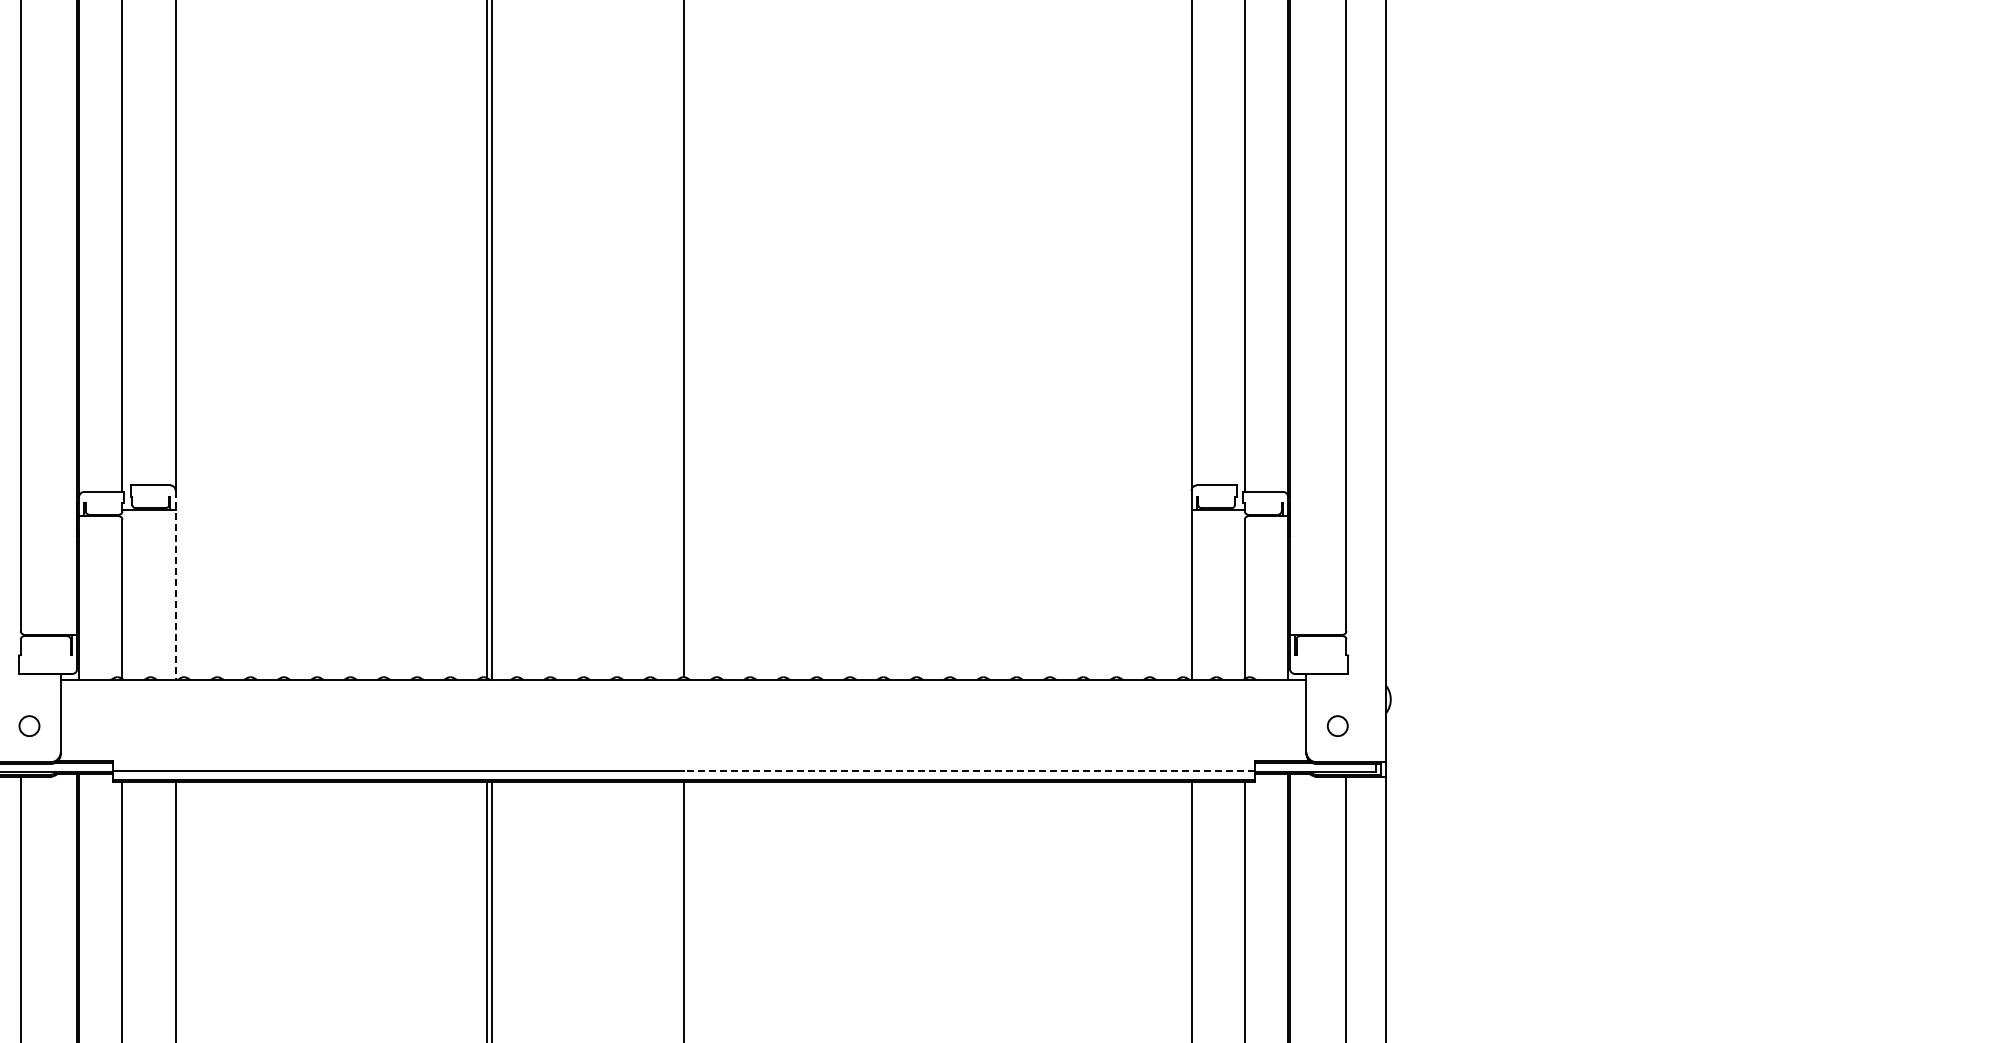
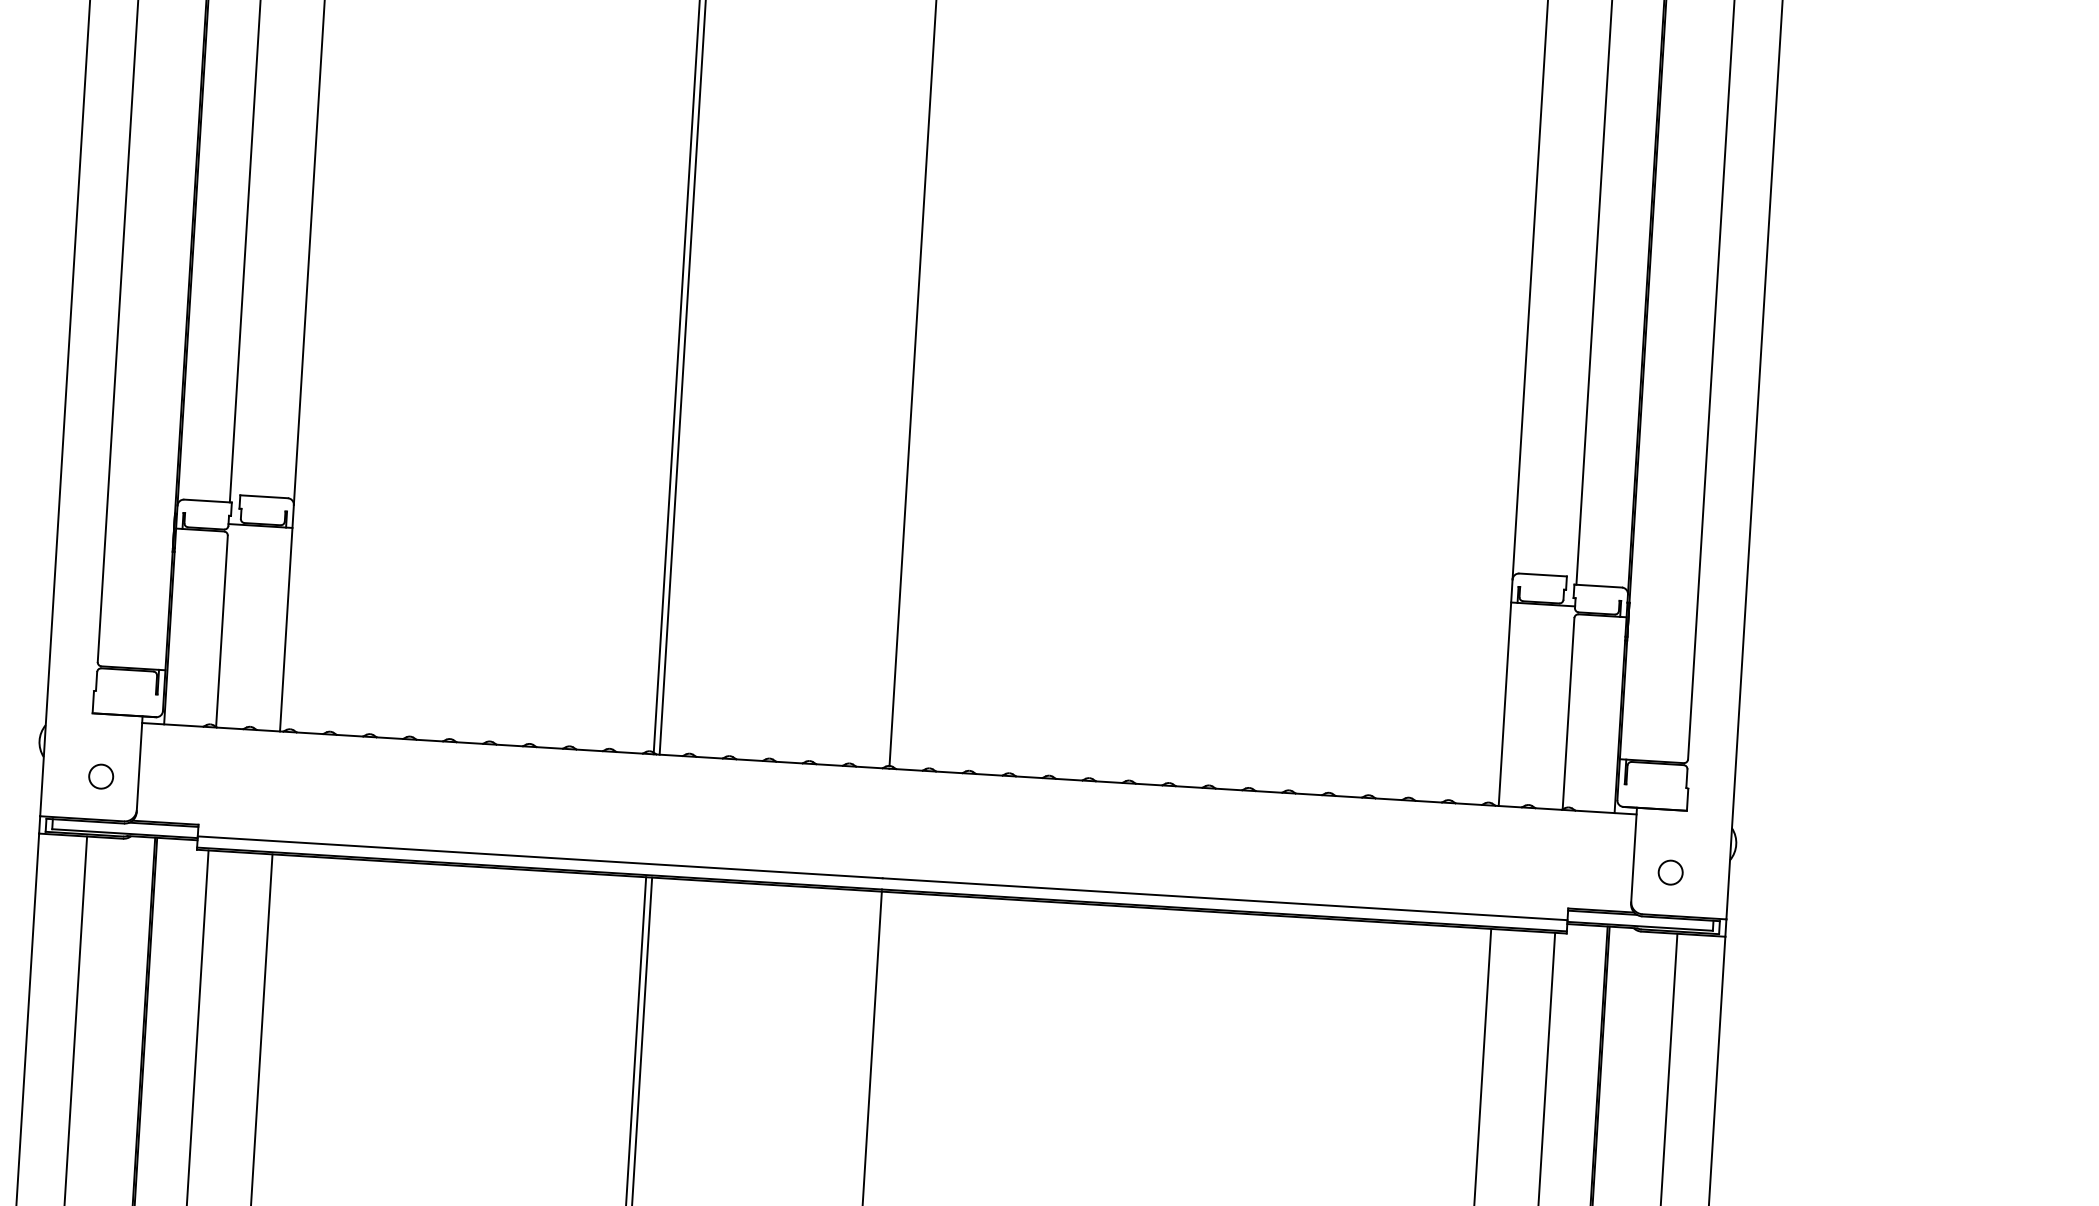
line: (175, 585) -> (286, 618), dashed -> solid
line: (968, 770) -> (1224, 898), dashed -> solid

